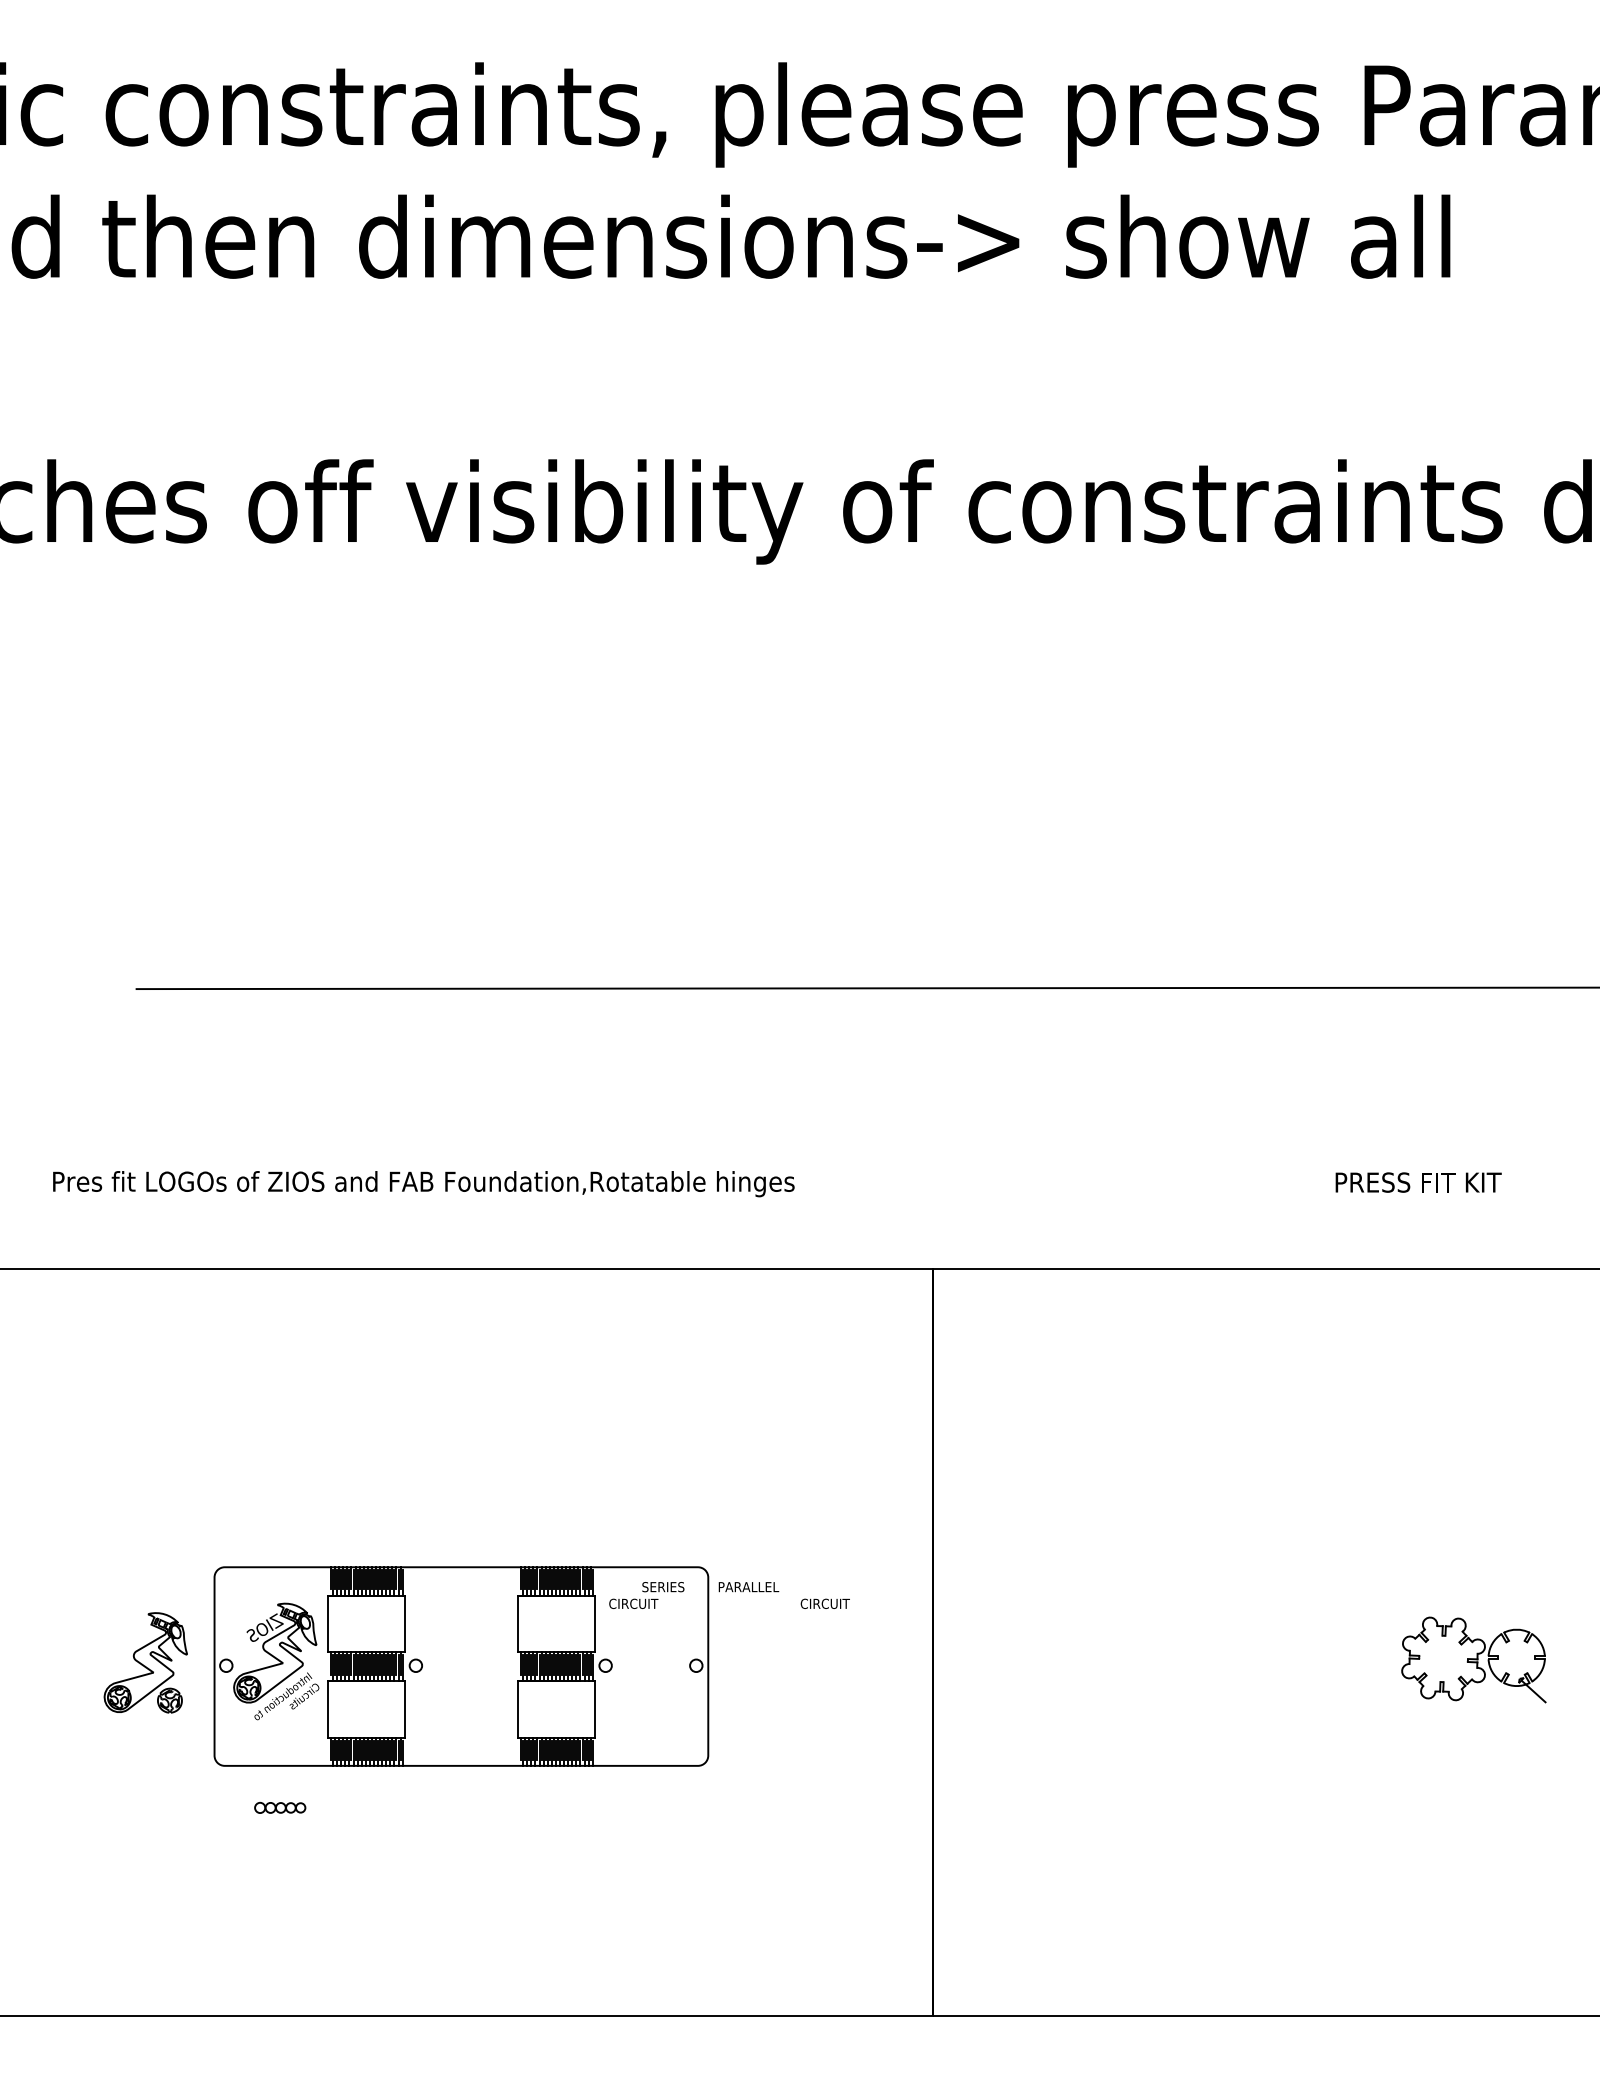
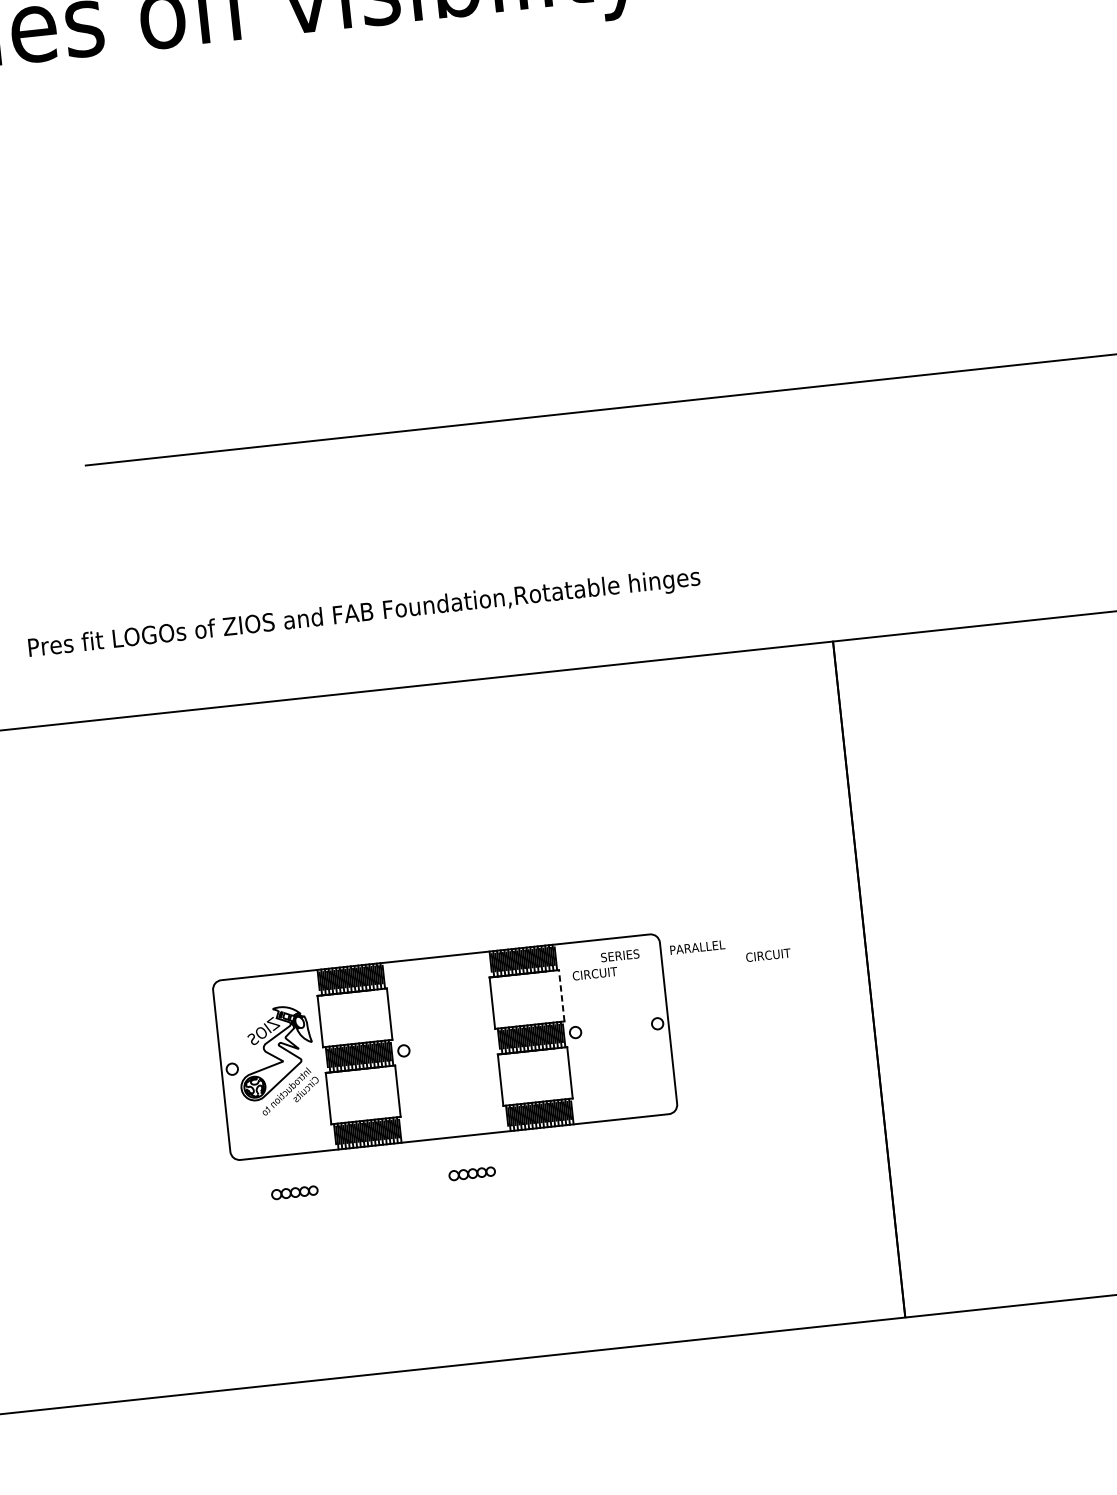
line: (594, 1623) -> (561, 995), solid -> dashed
part: (145, 1662) -> (158, 1074), removed
part: (476, 1807) -> (472, 1173), added

